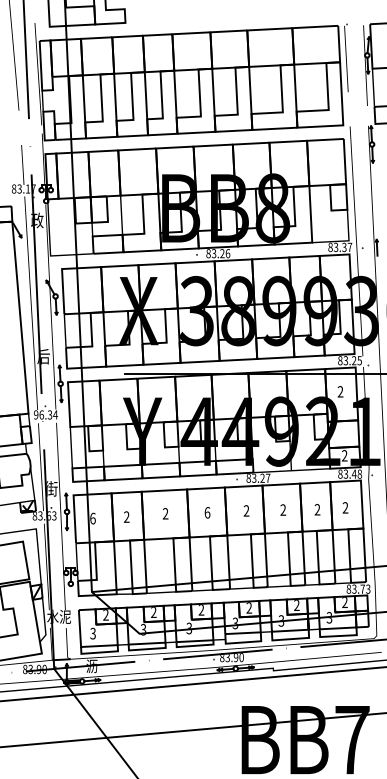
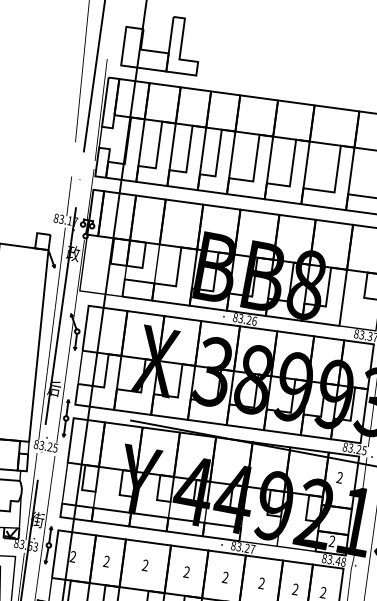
text: (45, 414) -> (45, 445), 96.34 -> 83.25
text: (207, 512) -> (186, 571), 6 -> 2
text: (92, 518) -> (72, 556), 6 -> 2

